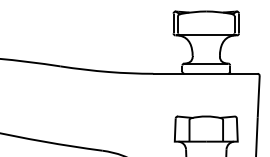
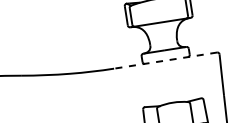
line: (204, 73) -> (164, 60), solid -> dashed

